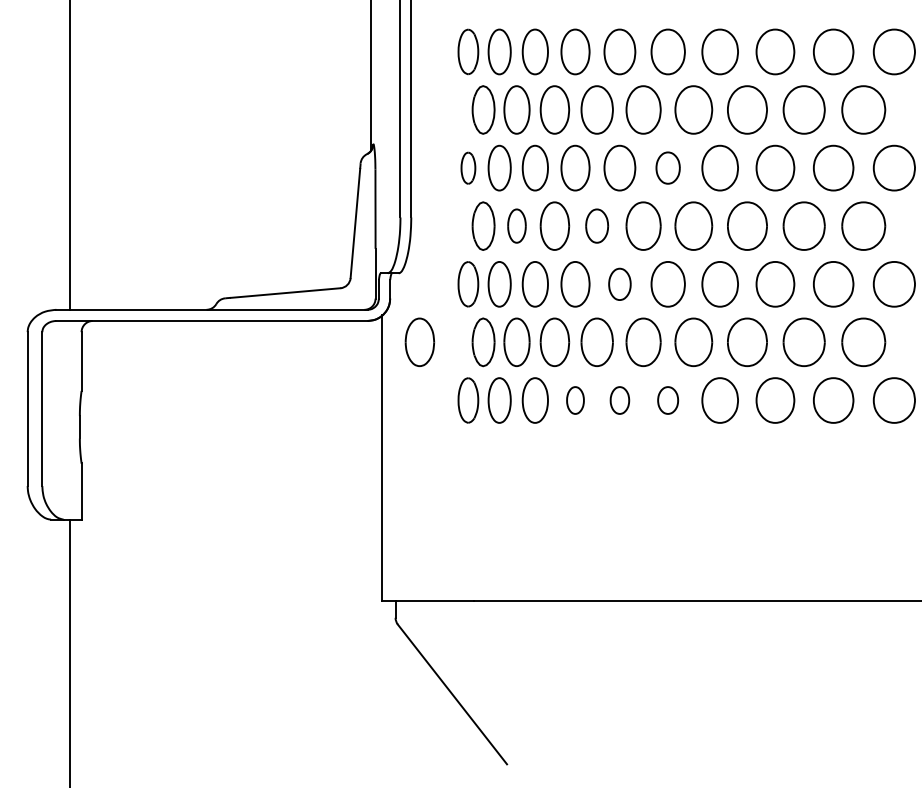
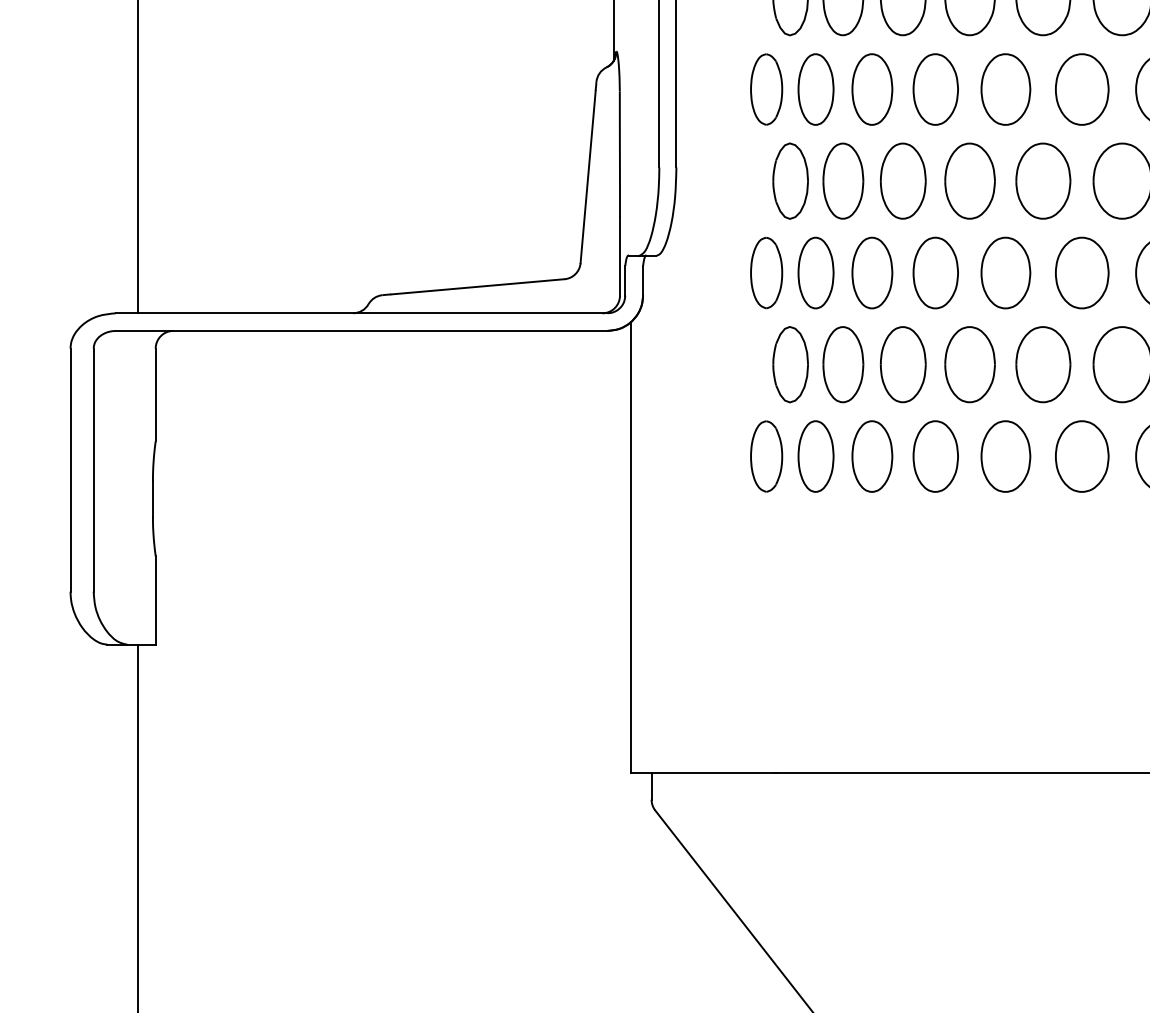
part: (667, 167) -> (1081, 88), size x1.43
part: (468, 168) -> (766, 90), size x1.43
part: (516, 225) -> (842, 180), size x1.43
part: (596, 225) -> (968, 180), size x1.43
part: (619, 284) -> (1005, 273), size x1.43
part: (419, 341) -> (689, 363), removed
part: (575, 400) -> (935, 456), size x1.67
part: (619, 400) -> (1005, 456), size x1.67
part: (667, 400) -> (1081, 456), size x1.67

